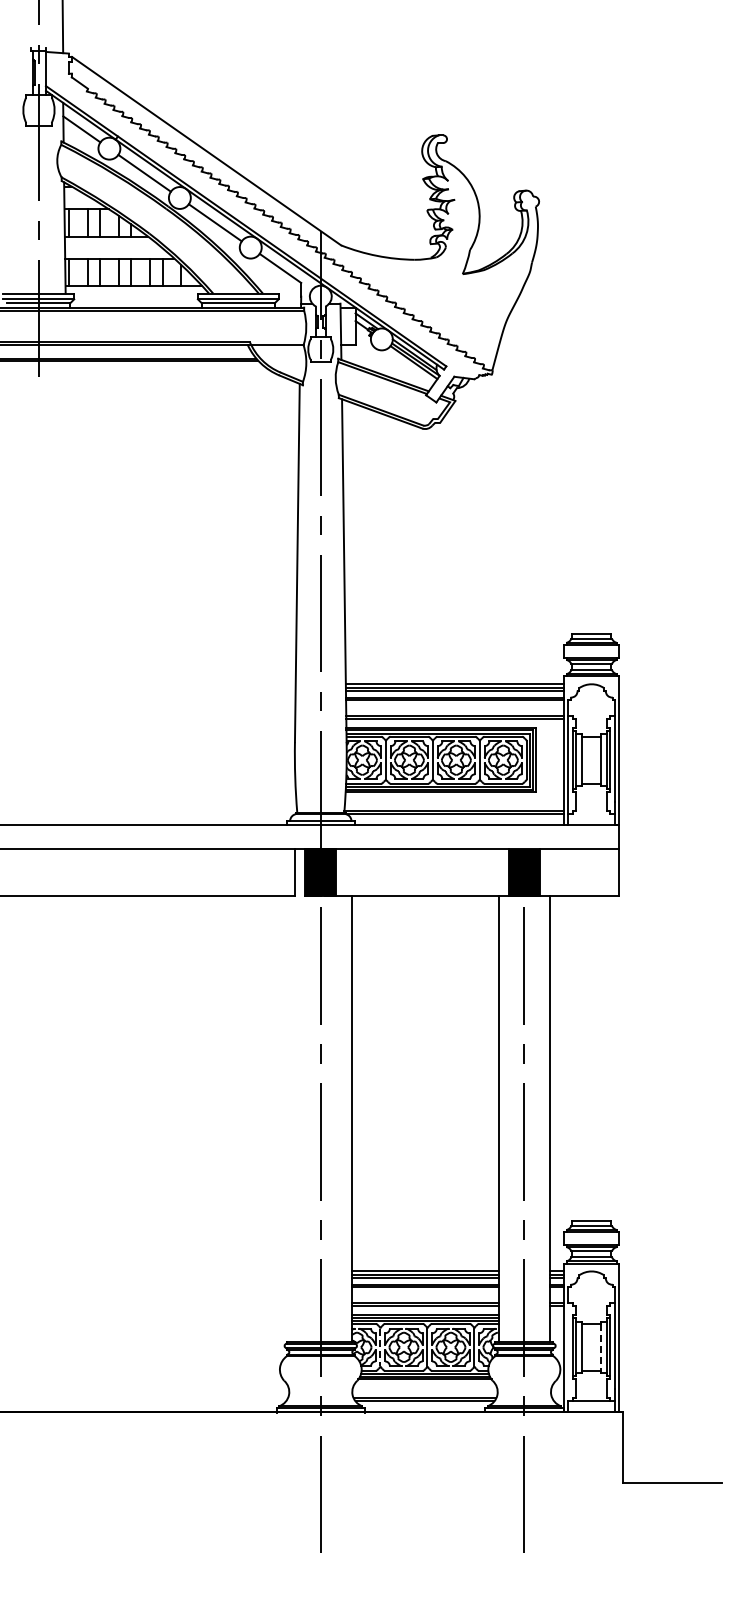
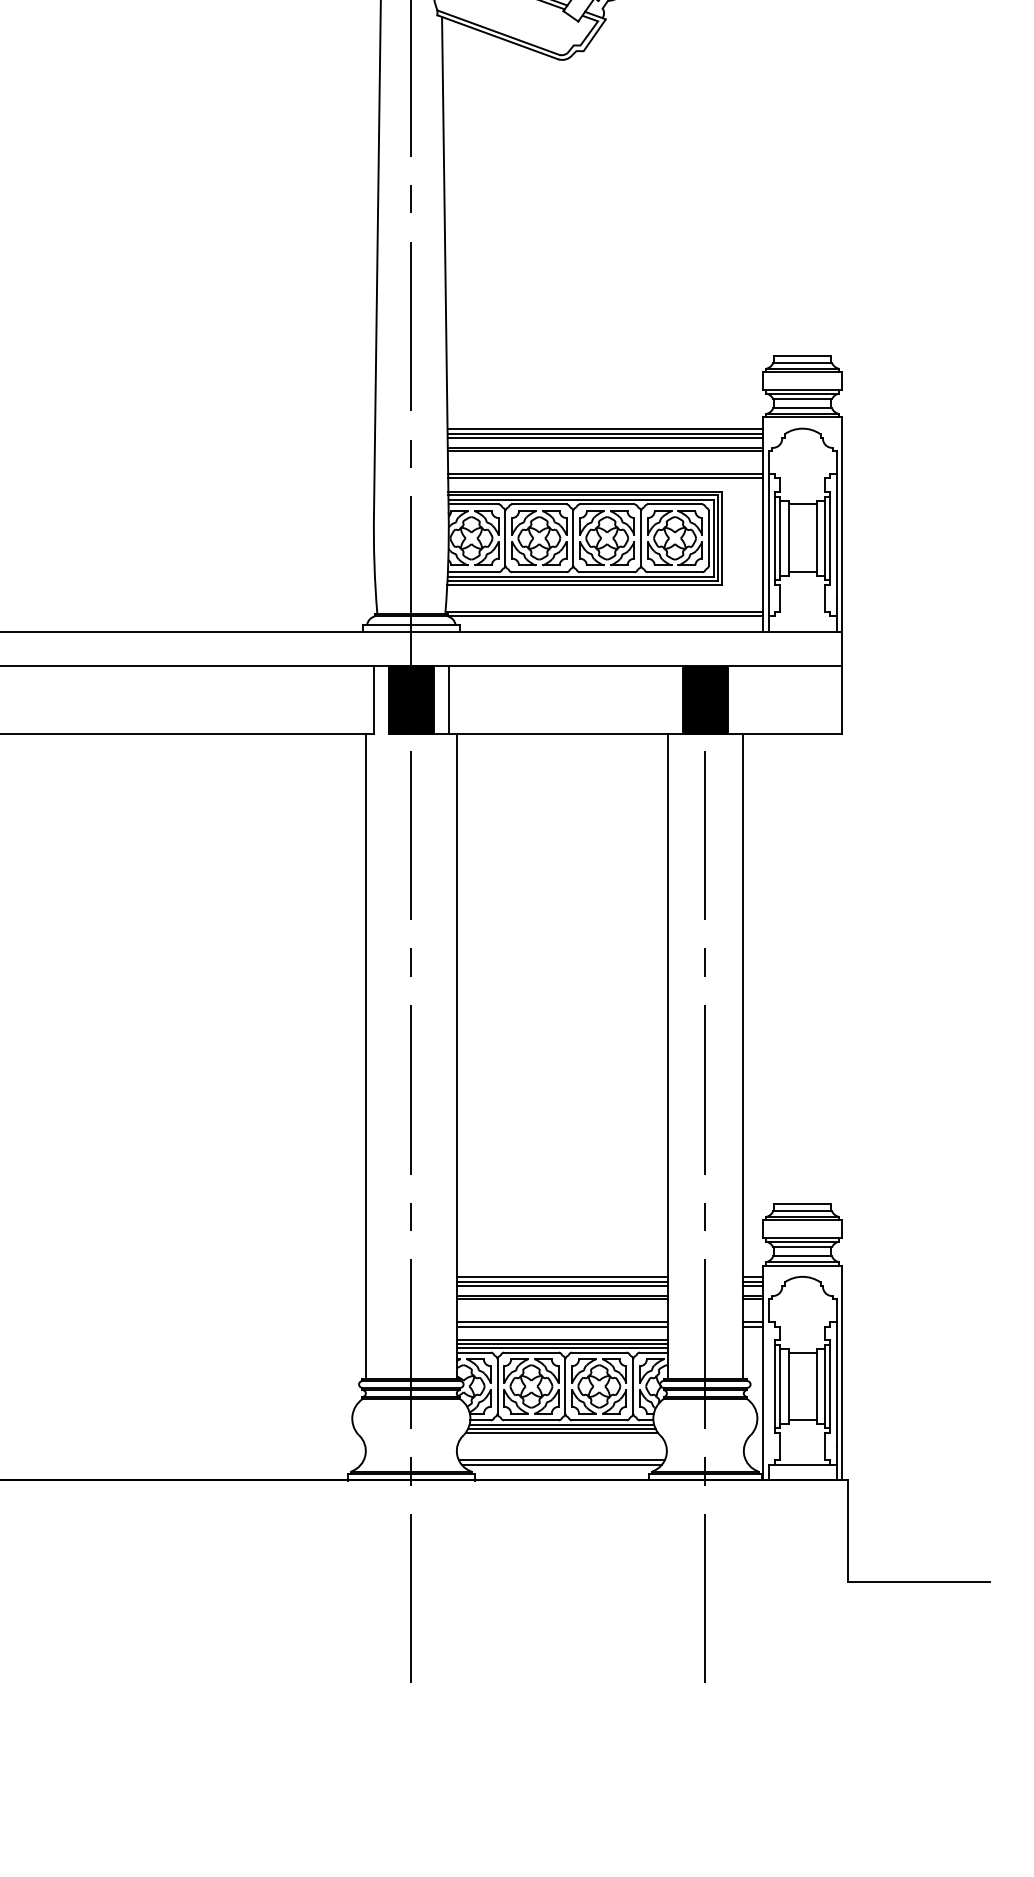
line: (346, 871) -> (448, 699), added
line: (289, 1118) -> (366, 1055), added
line: (380, 1347) -> (497, 1386), dashed -> solid
line: (601, 1347) -> (816, 1386), dashed -> solid

